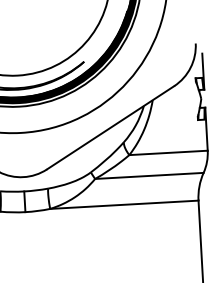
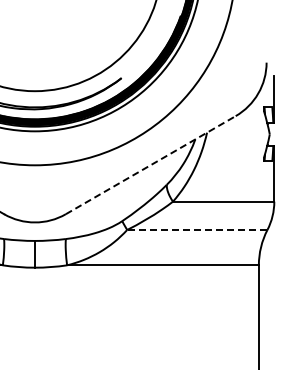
line: (111, 127) -> (151, 164), solid -> dashed
line: (148, 175) -> (196, 229), solid -> dashed

